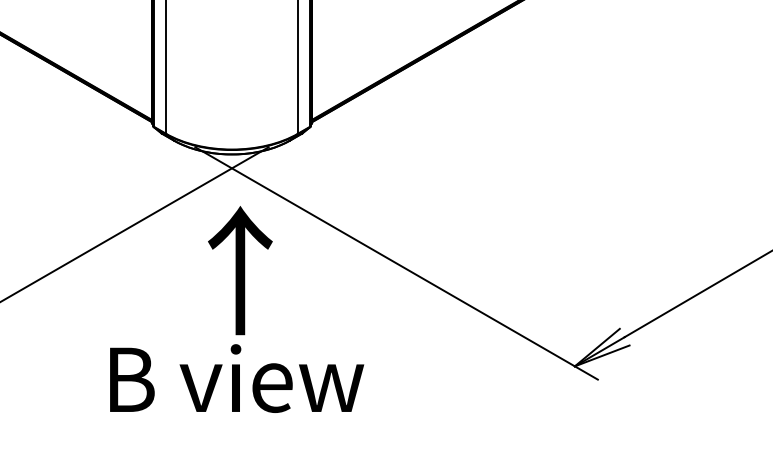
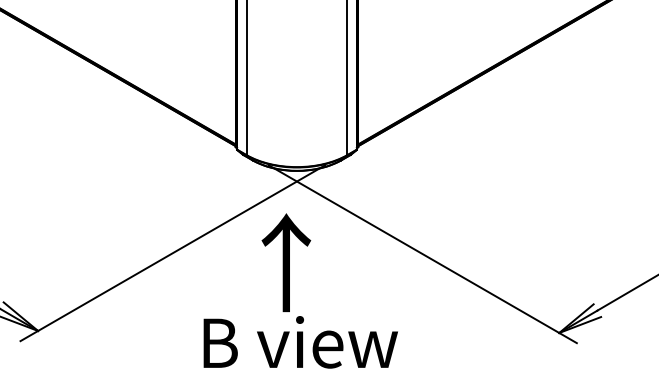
text: (240, 270) -> (286, 262), moved

